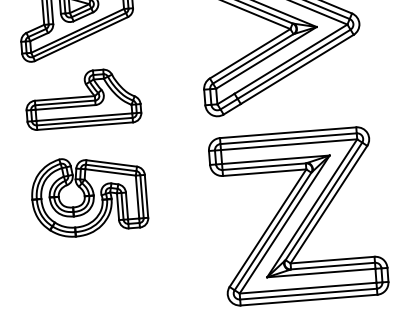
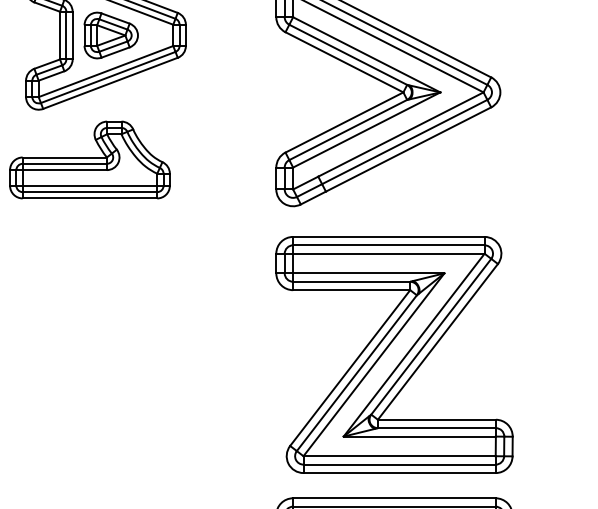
part: (82, 98) -> (89, 159), moved
part: (88, 196) -> (103, 303), removed

